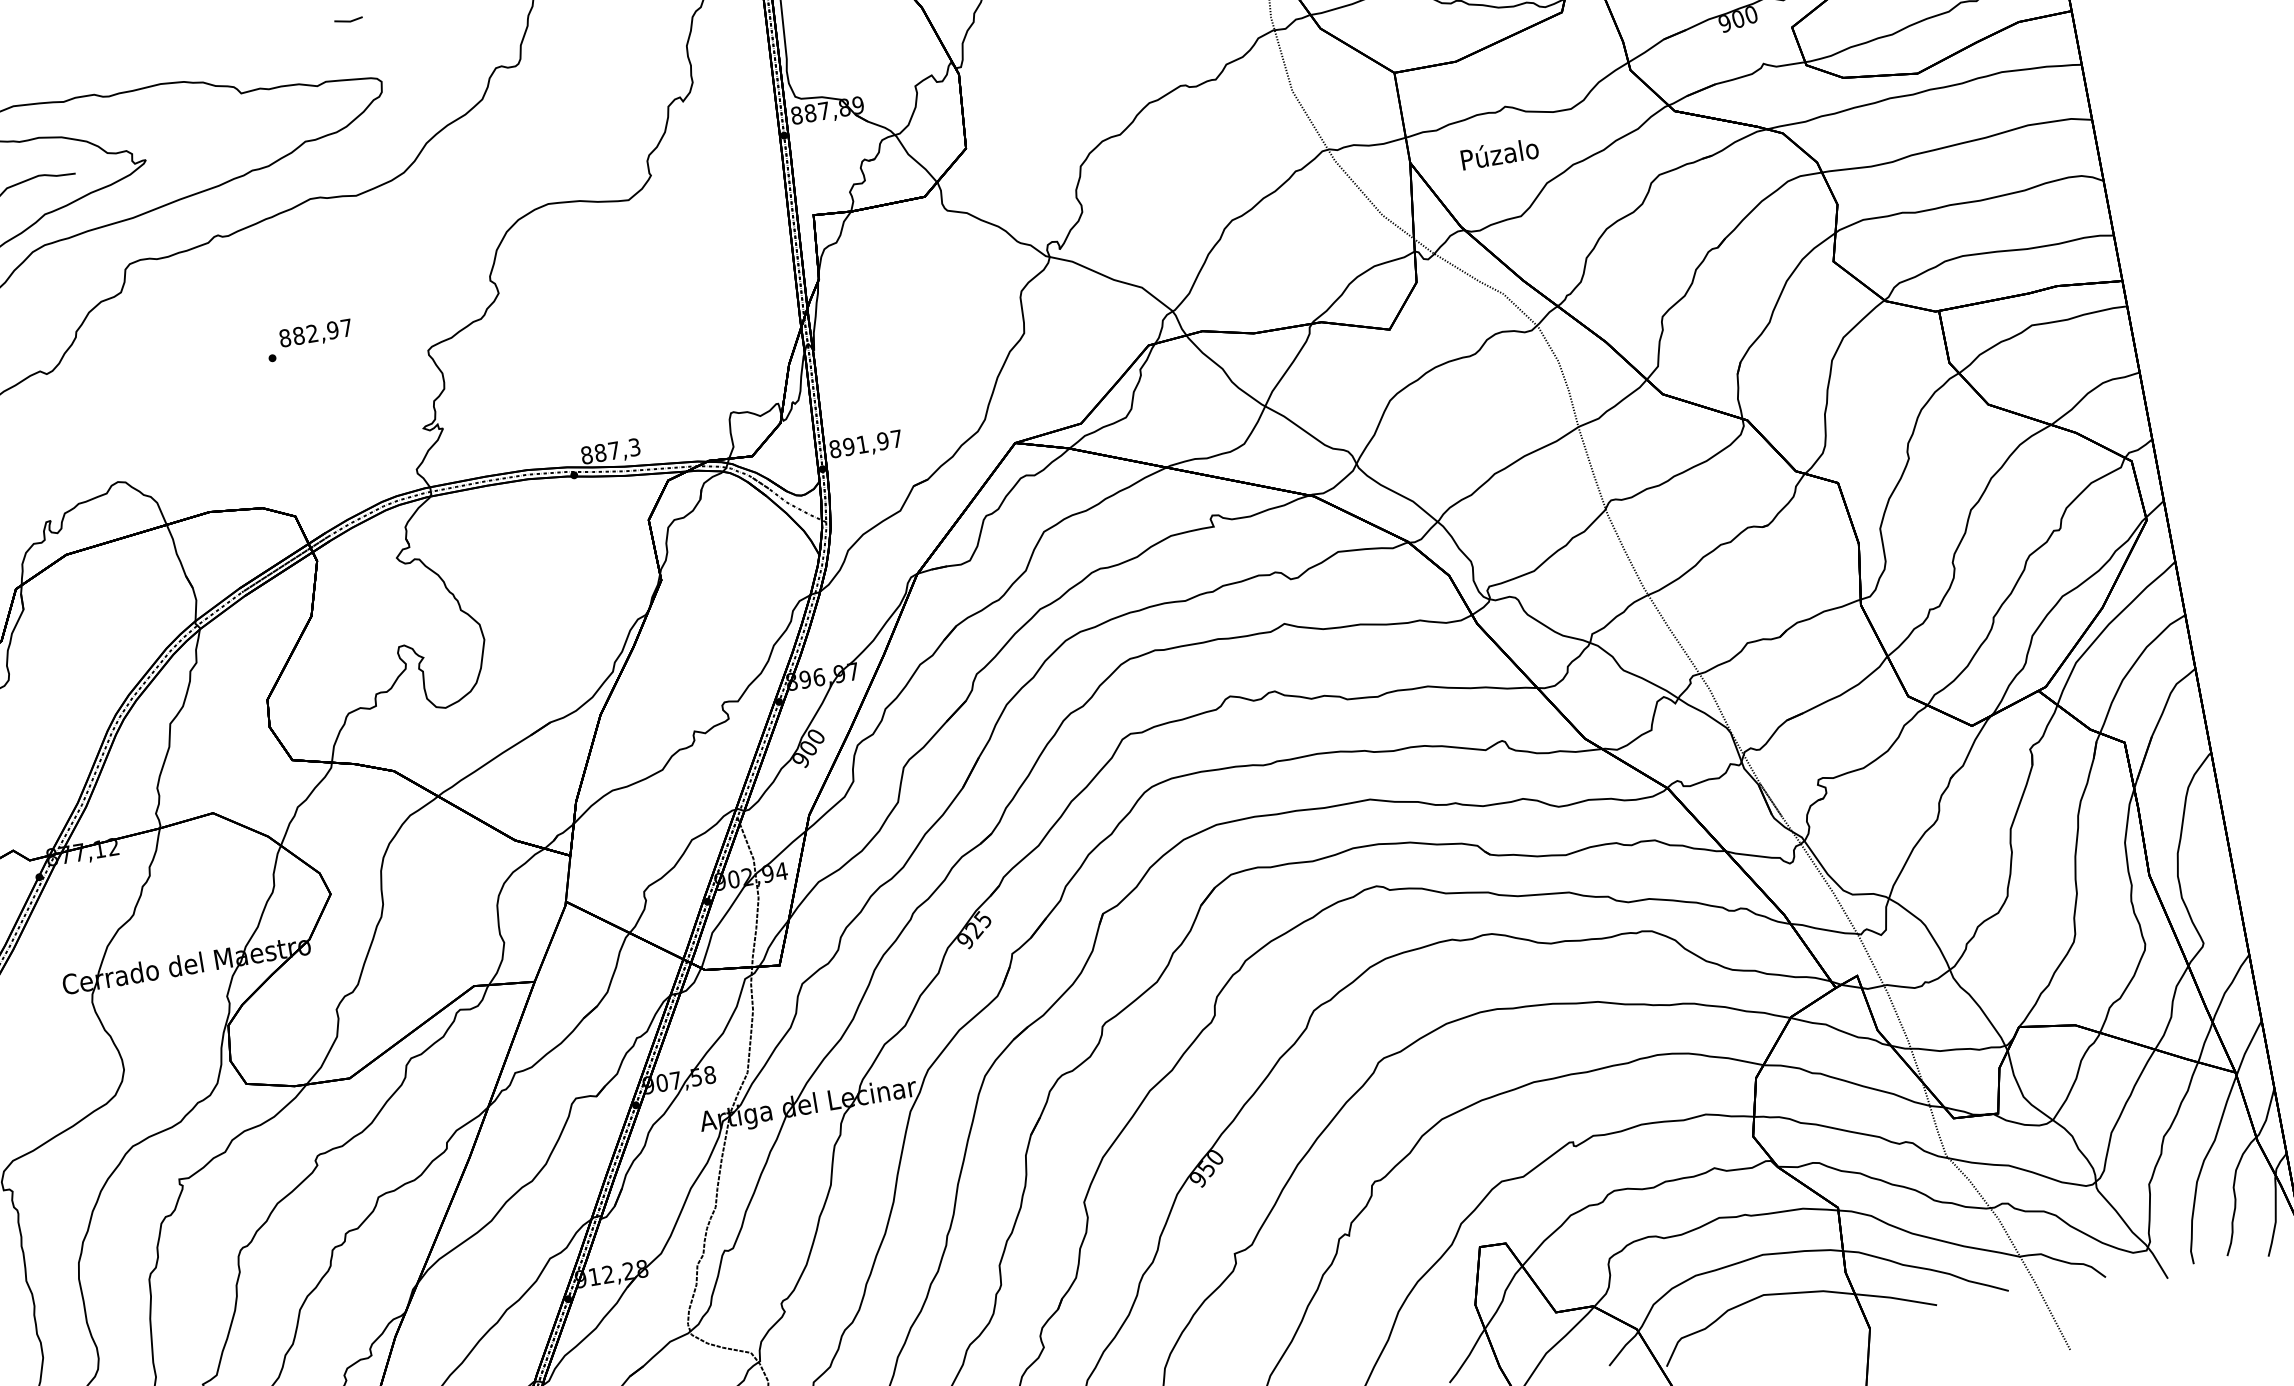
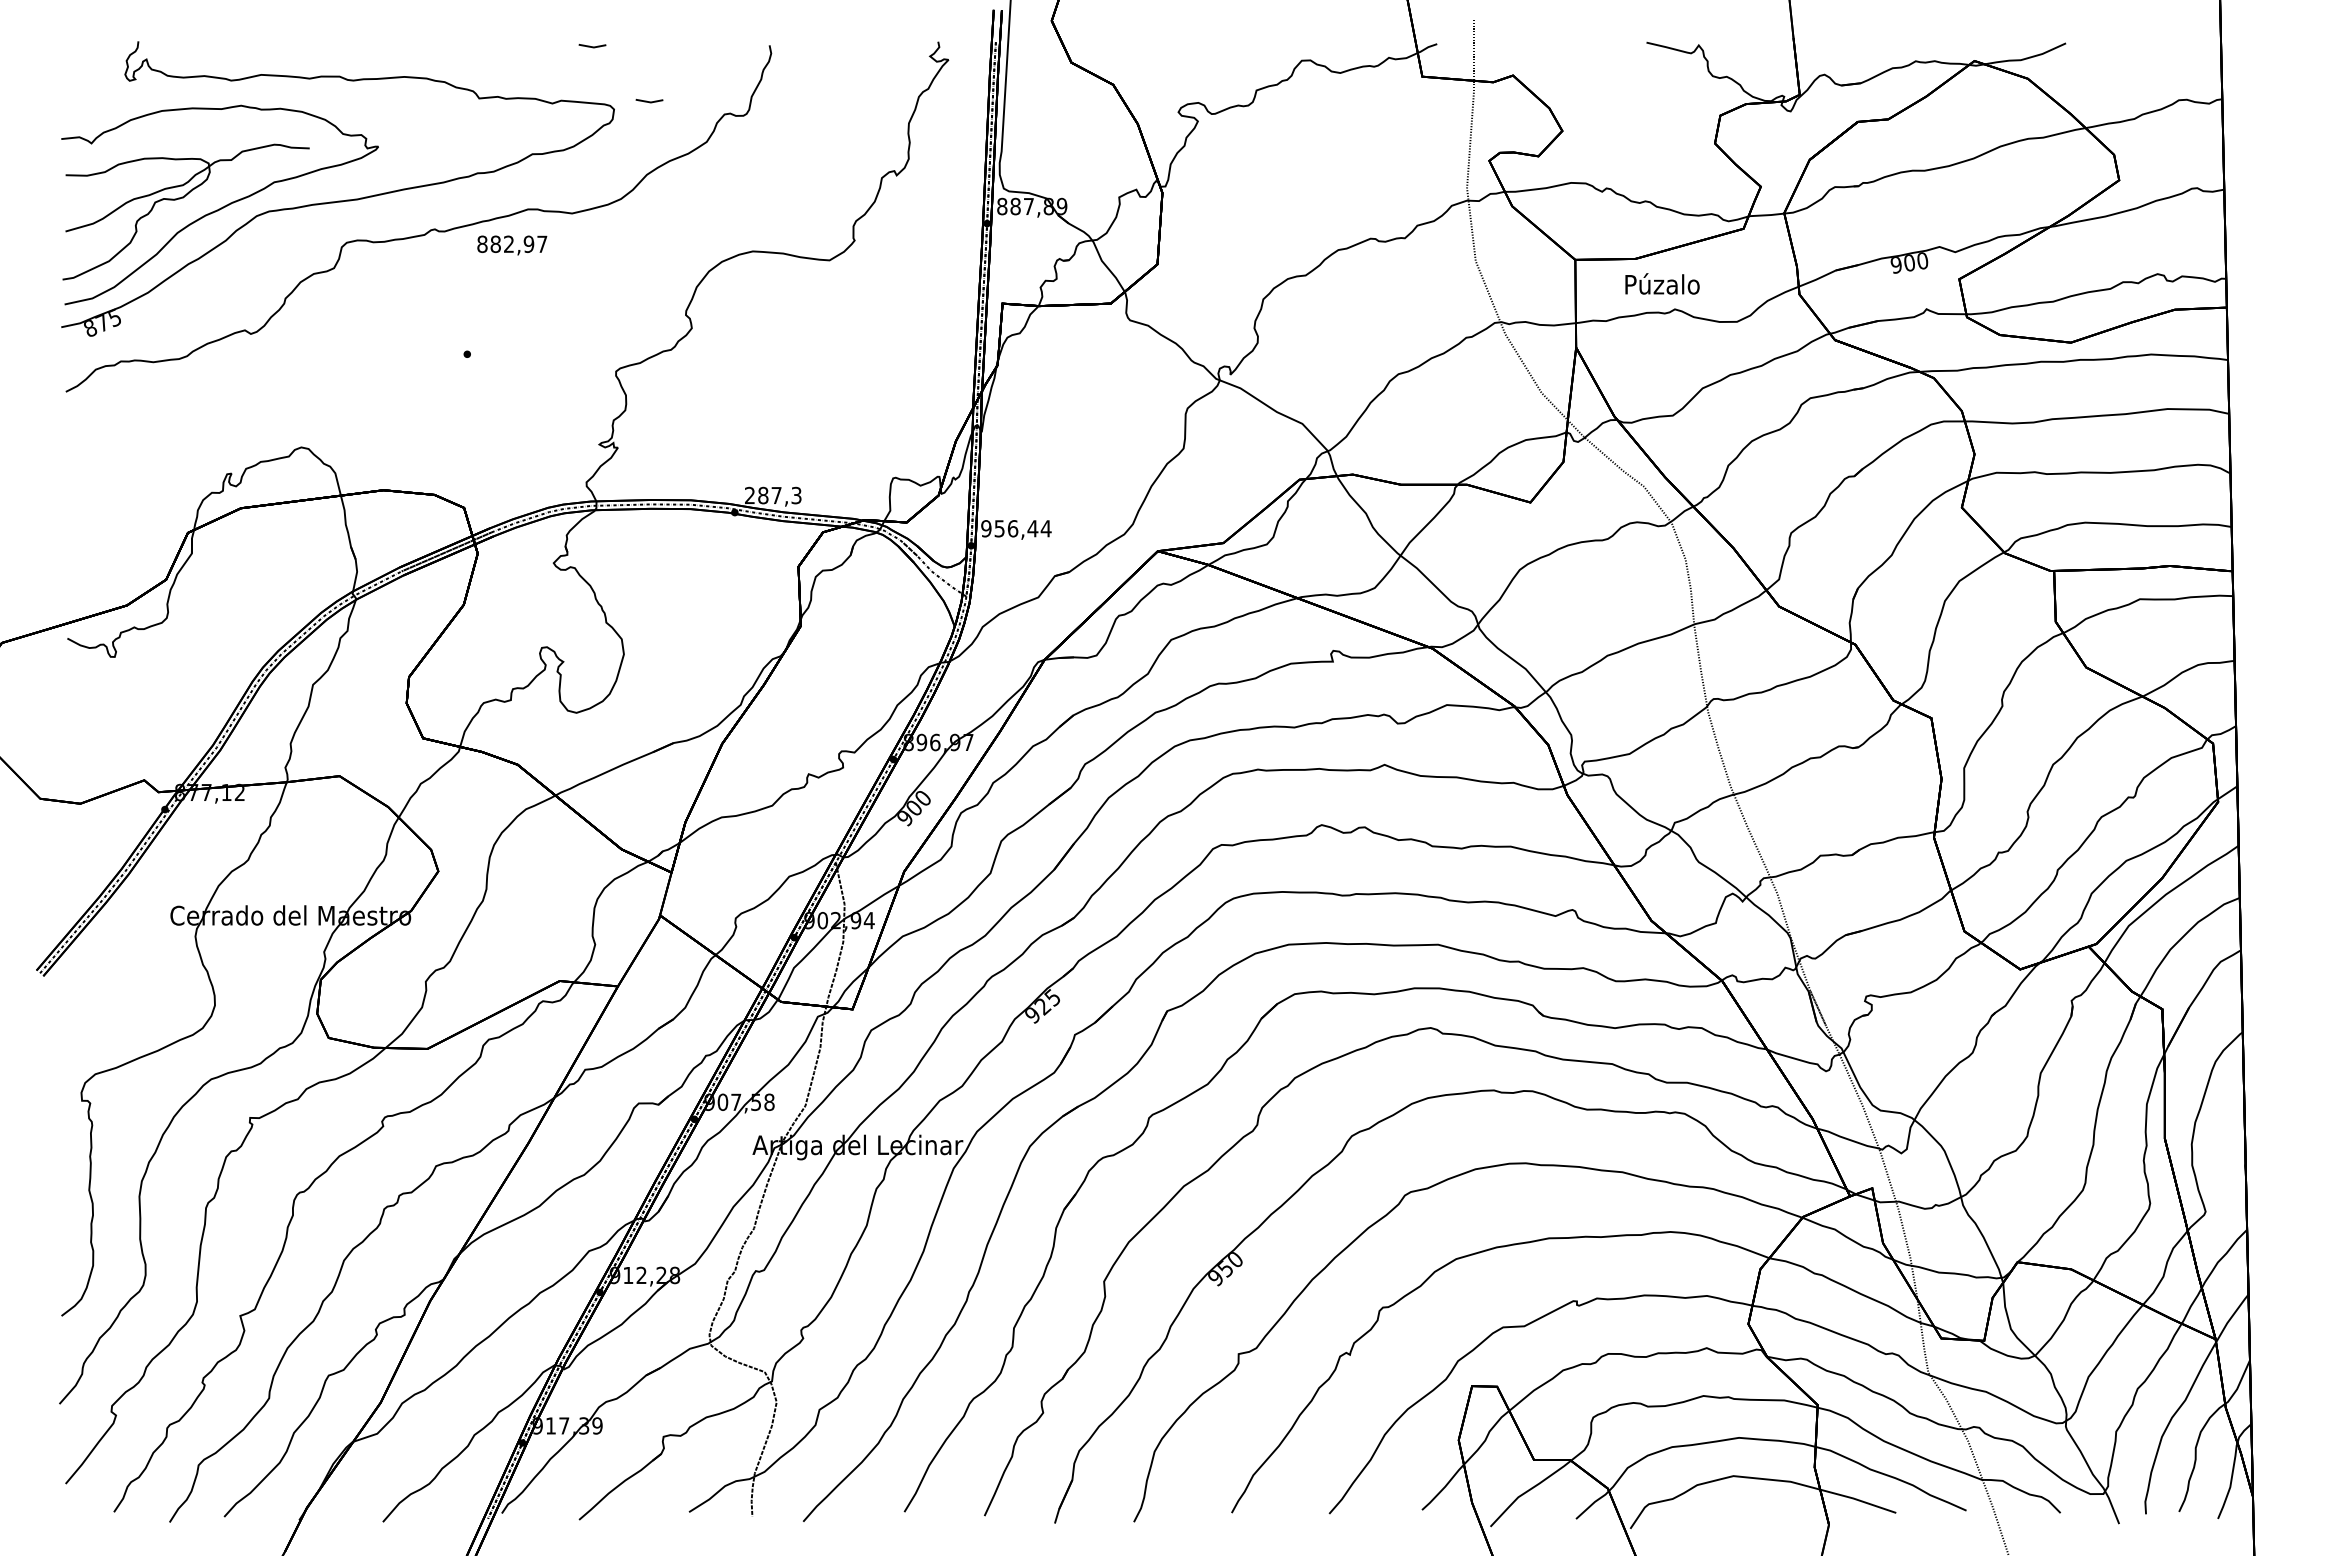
line: (416, 67) -> (649, 101), added
text: (1499, 153) -> (1662, 283), moved
text: (316, 334) -> (512, 245), moved
text: (866, 443) -> (1016, 528), 891,97 -> 956,44
text: (586, 455) -> (749, 495), 887,3 -> 287,3

